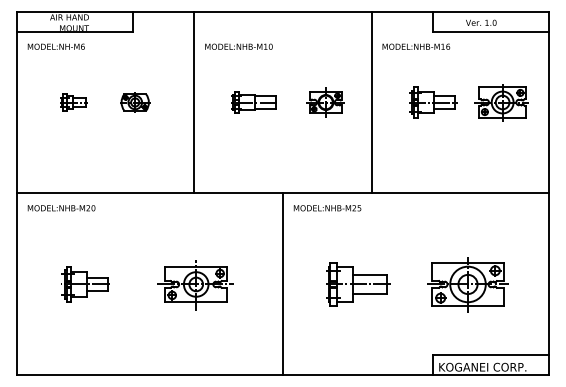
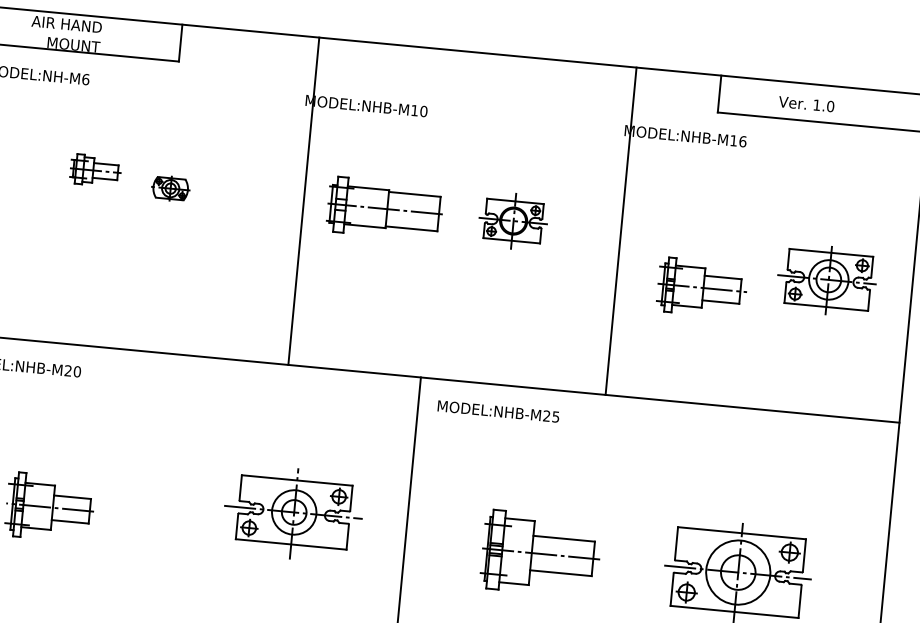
part: (73, 102) -> (94, 170), moved
part: (135, 102) -> (171, 188), size x0.7
line: (194, 102) -> (304, 201), moved
part: (253, 102) -> (383, 208), size x1.4
line: (371, 102) -> (620, 231), moved
part: (433, 102) -> (702, 287), moved
part: (501, 102) -> (826, 279), moved
part: (195, 285) -> (292, 514), moved

